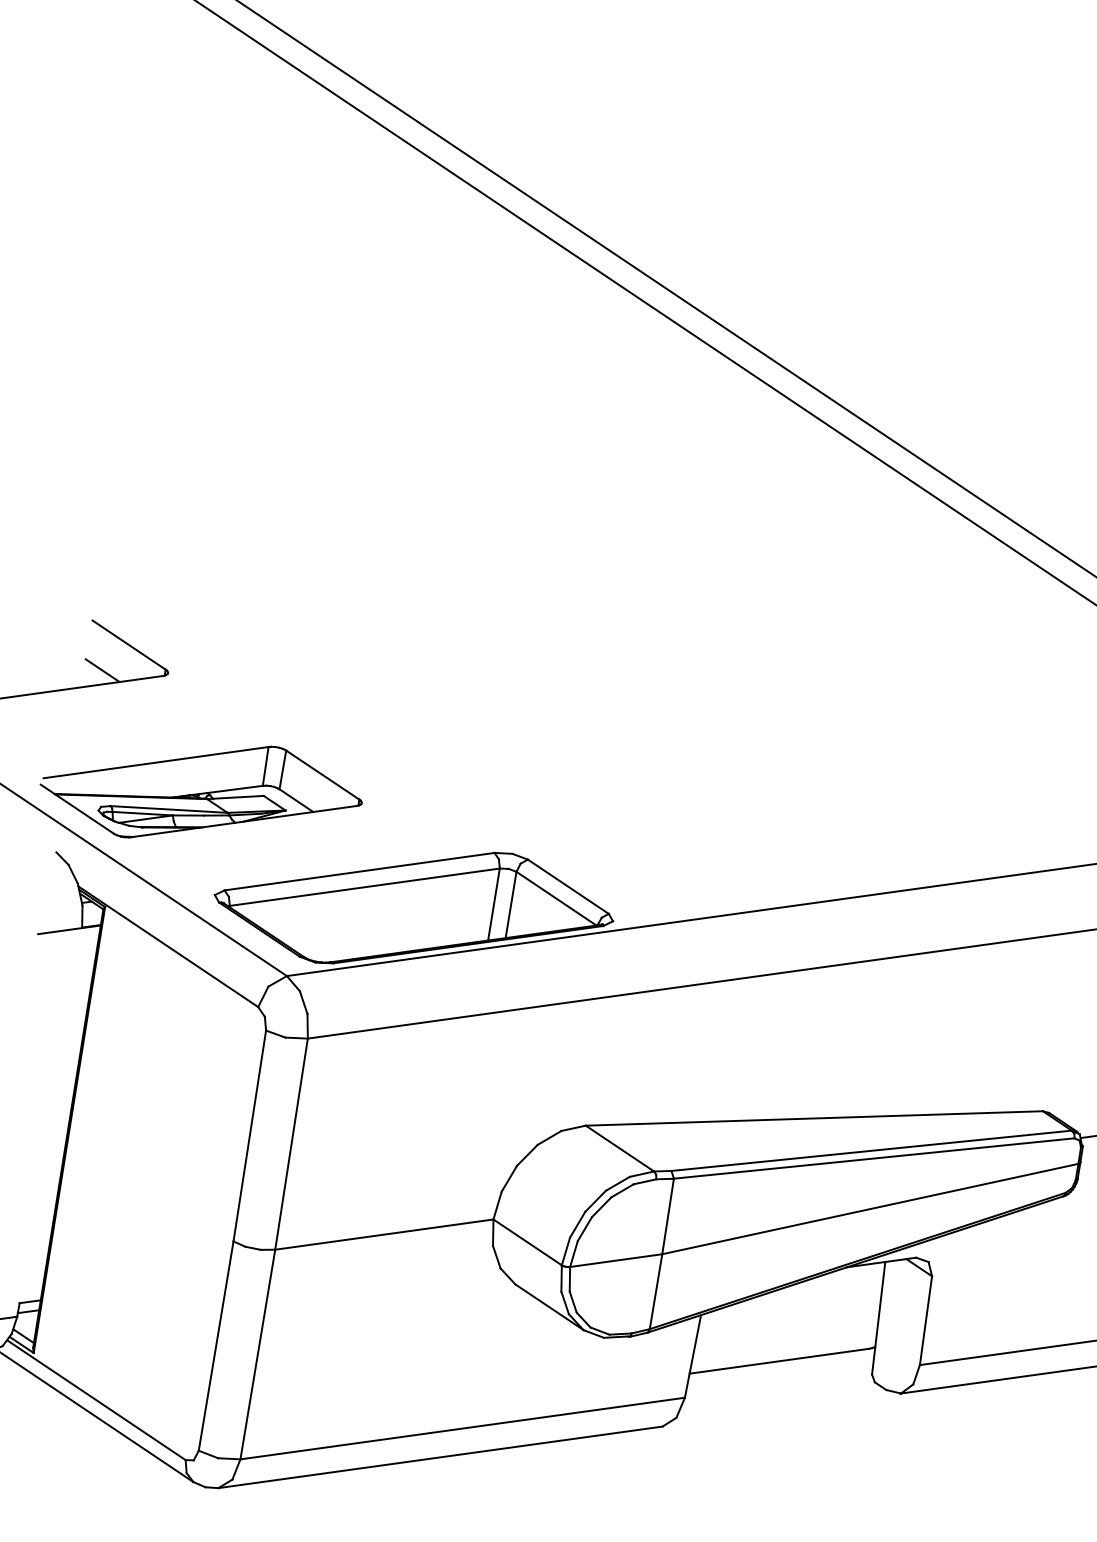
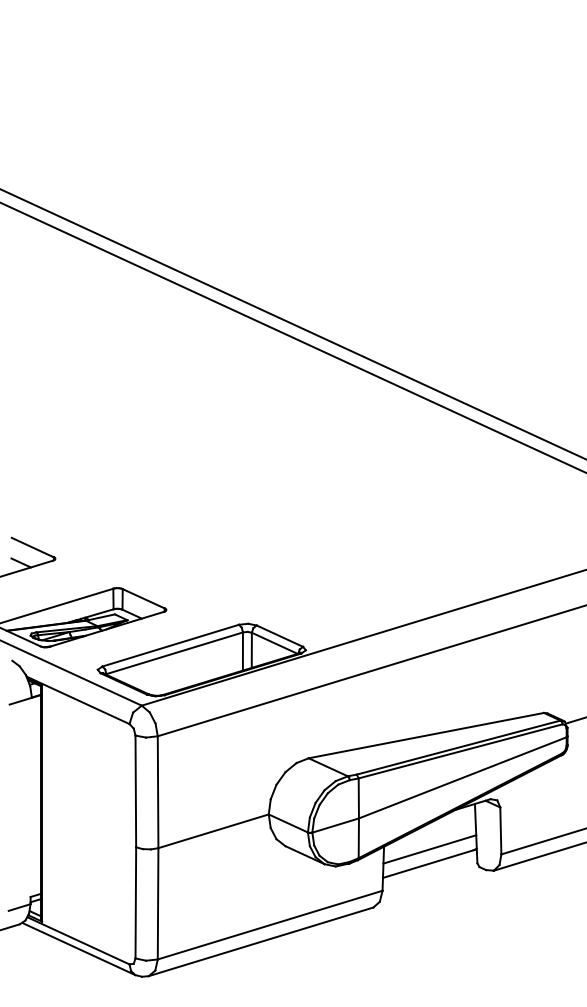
line: (785, 1334) -> (429, 849), added

